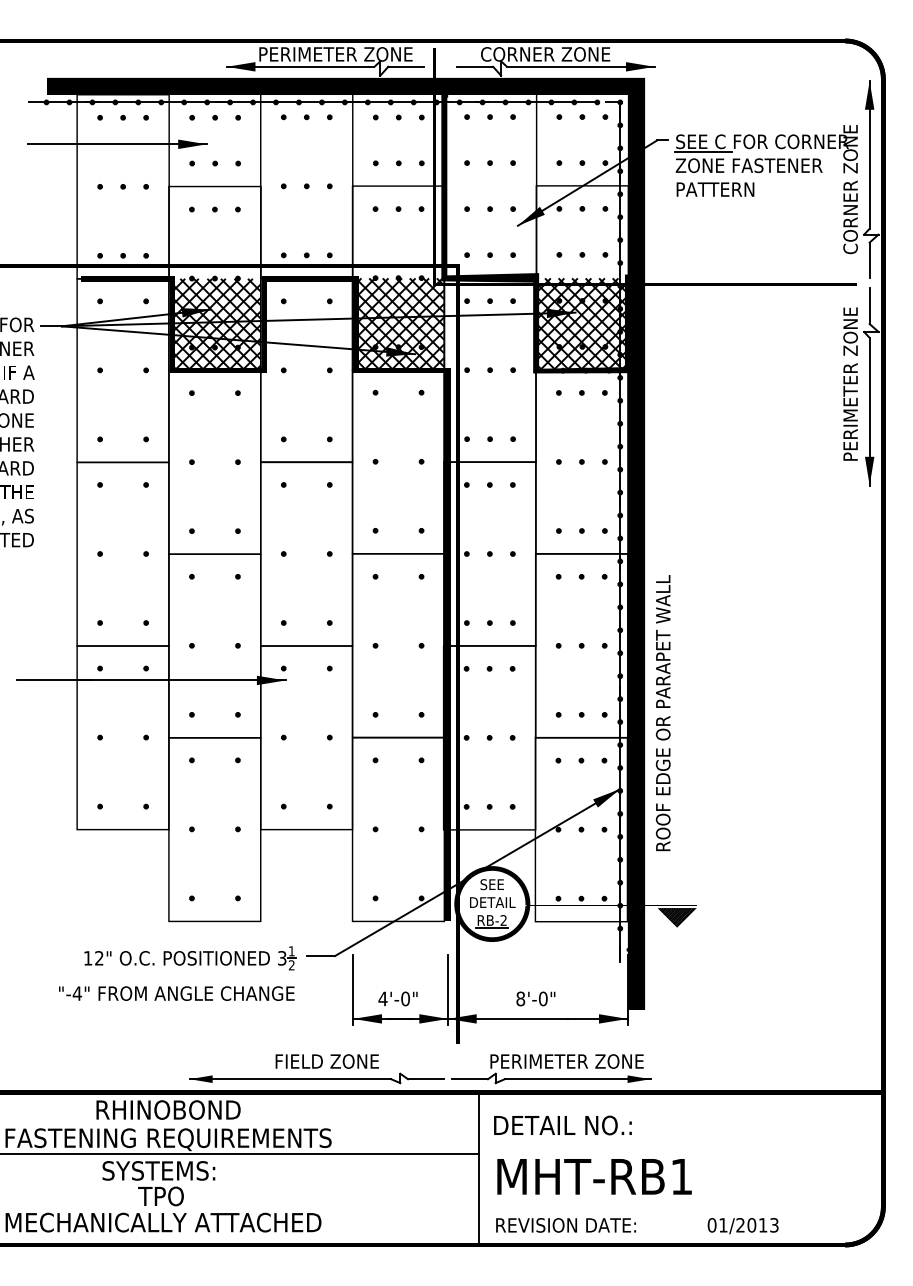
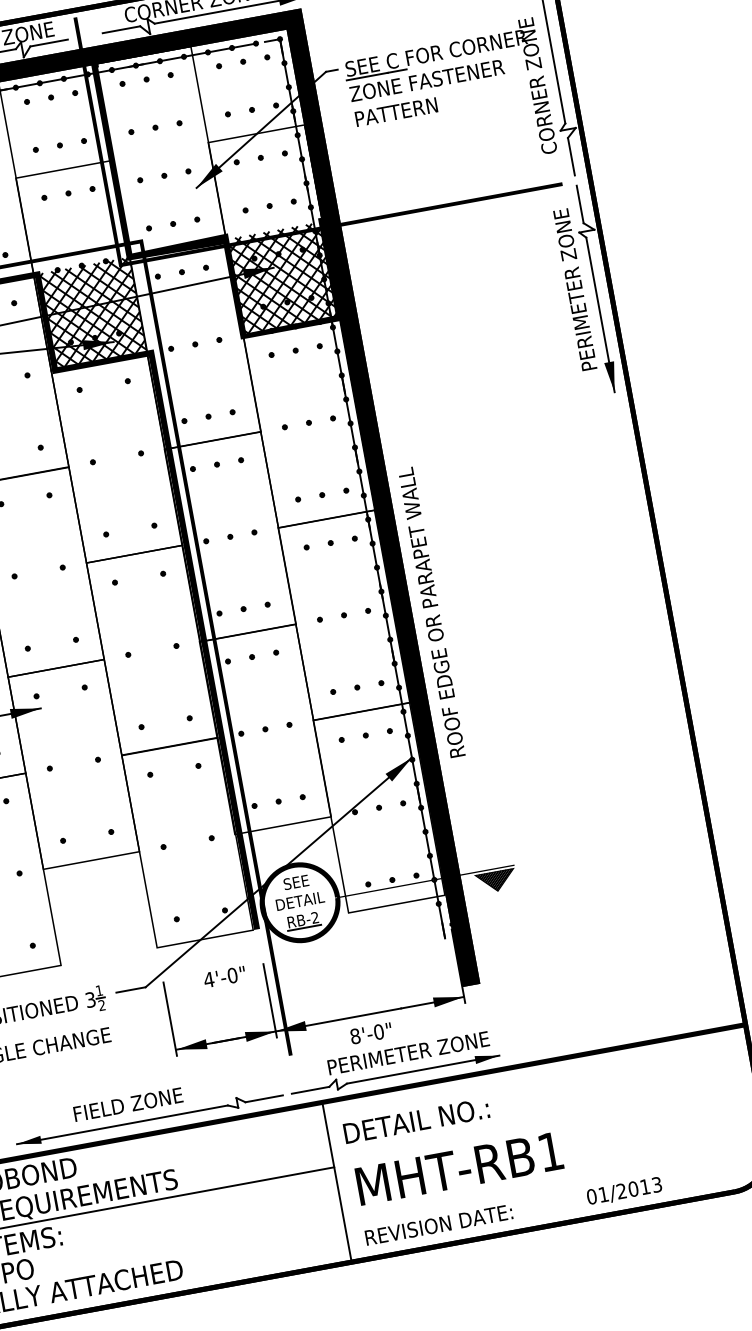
text: (662, 713) -> (431, 613), moved
text: (397, 998) -> (224, 976), moved
text: (535, 998) -> (370, 1033), moved
text: (326, 1061) -> (127, 1104), moved

